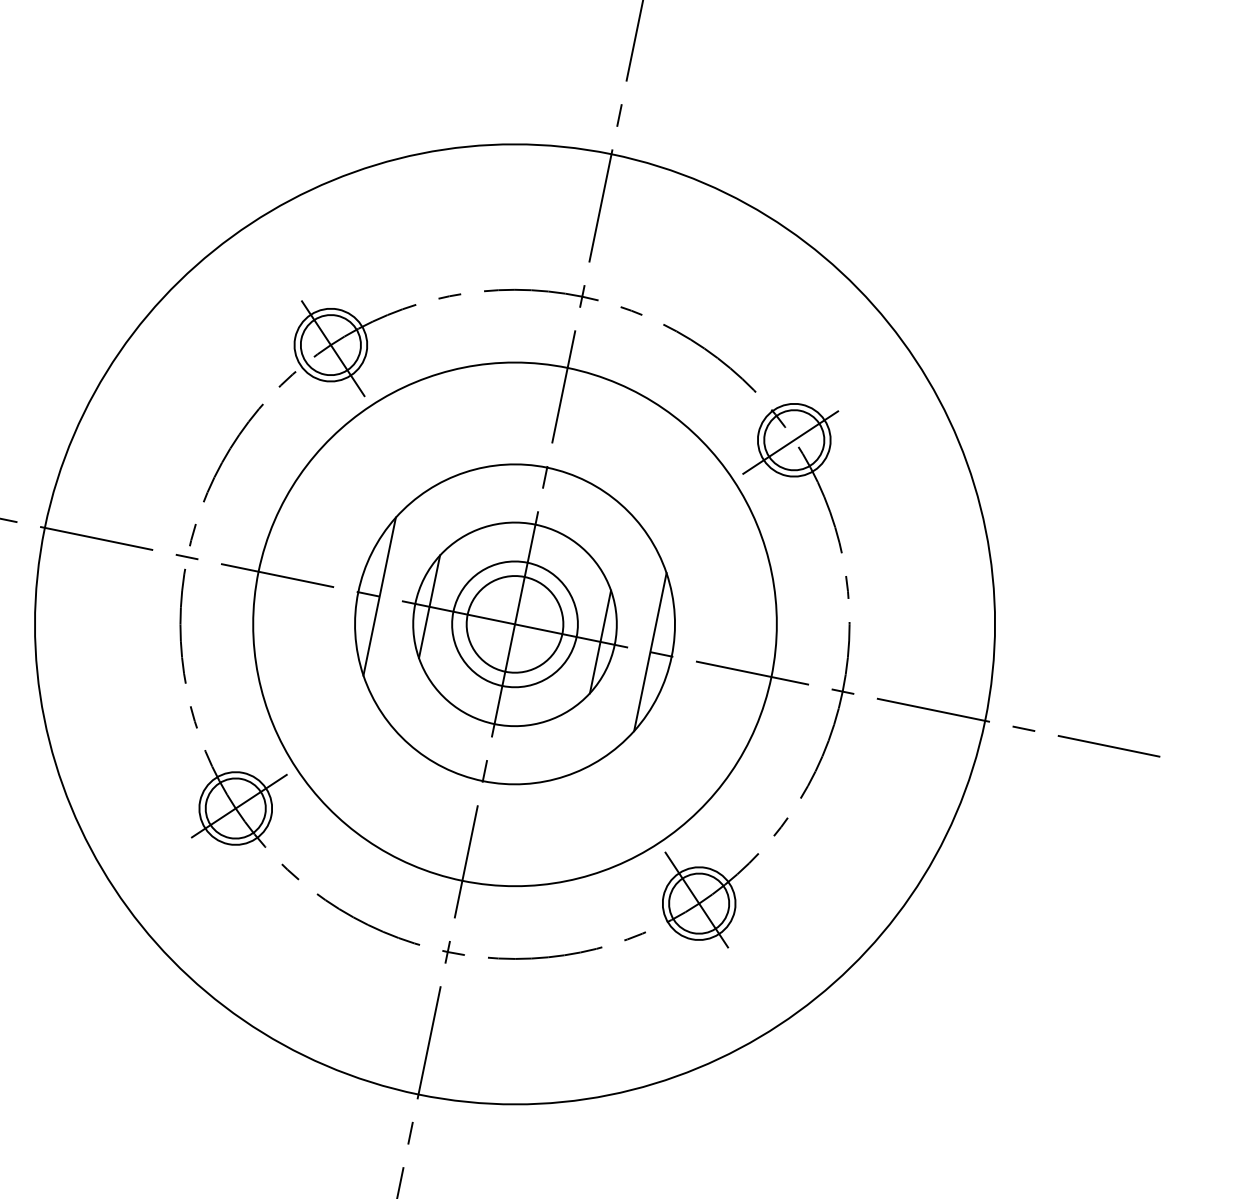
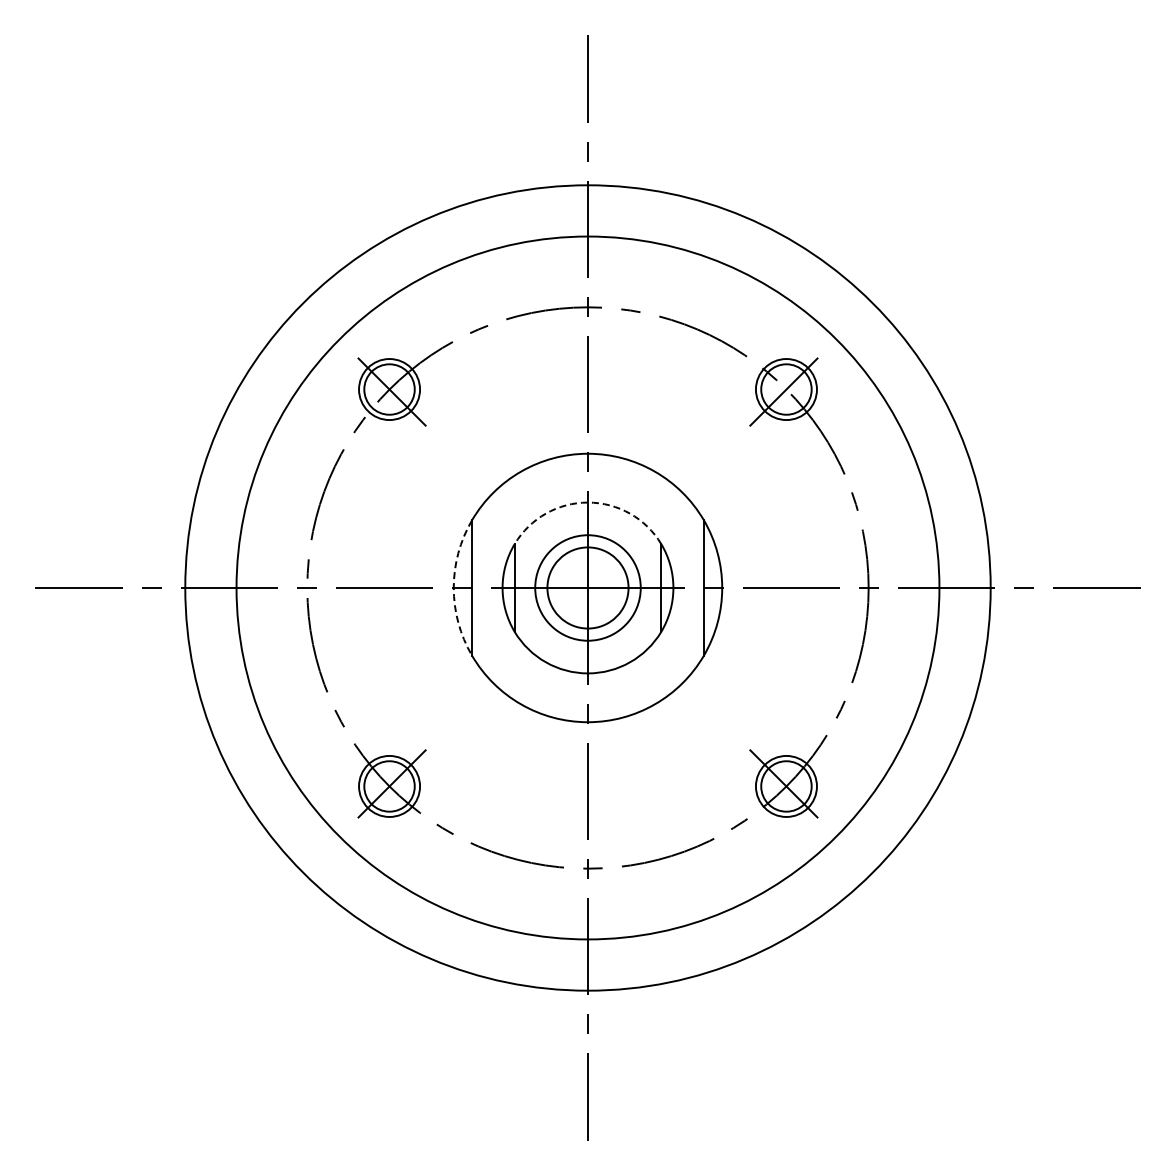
arc: (534, 524) -> (587, 502), solid -> dashed
arc: (358, 591) -> (453, 587), solid -> dashed
circle: (514, 623) -> (587, 587), size x1.6

